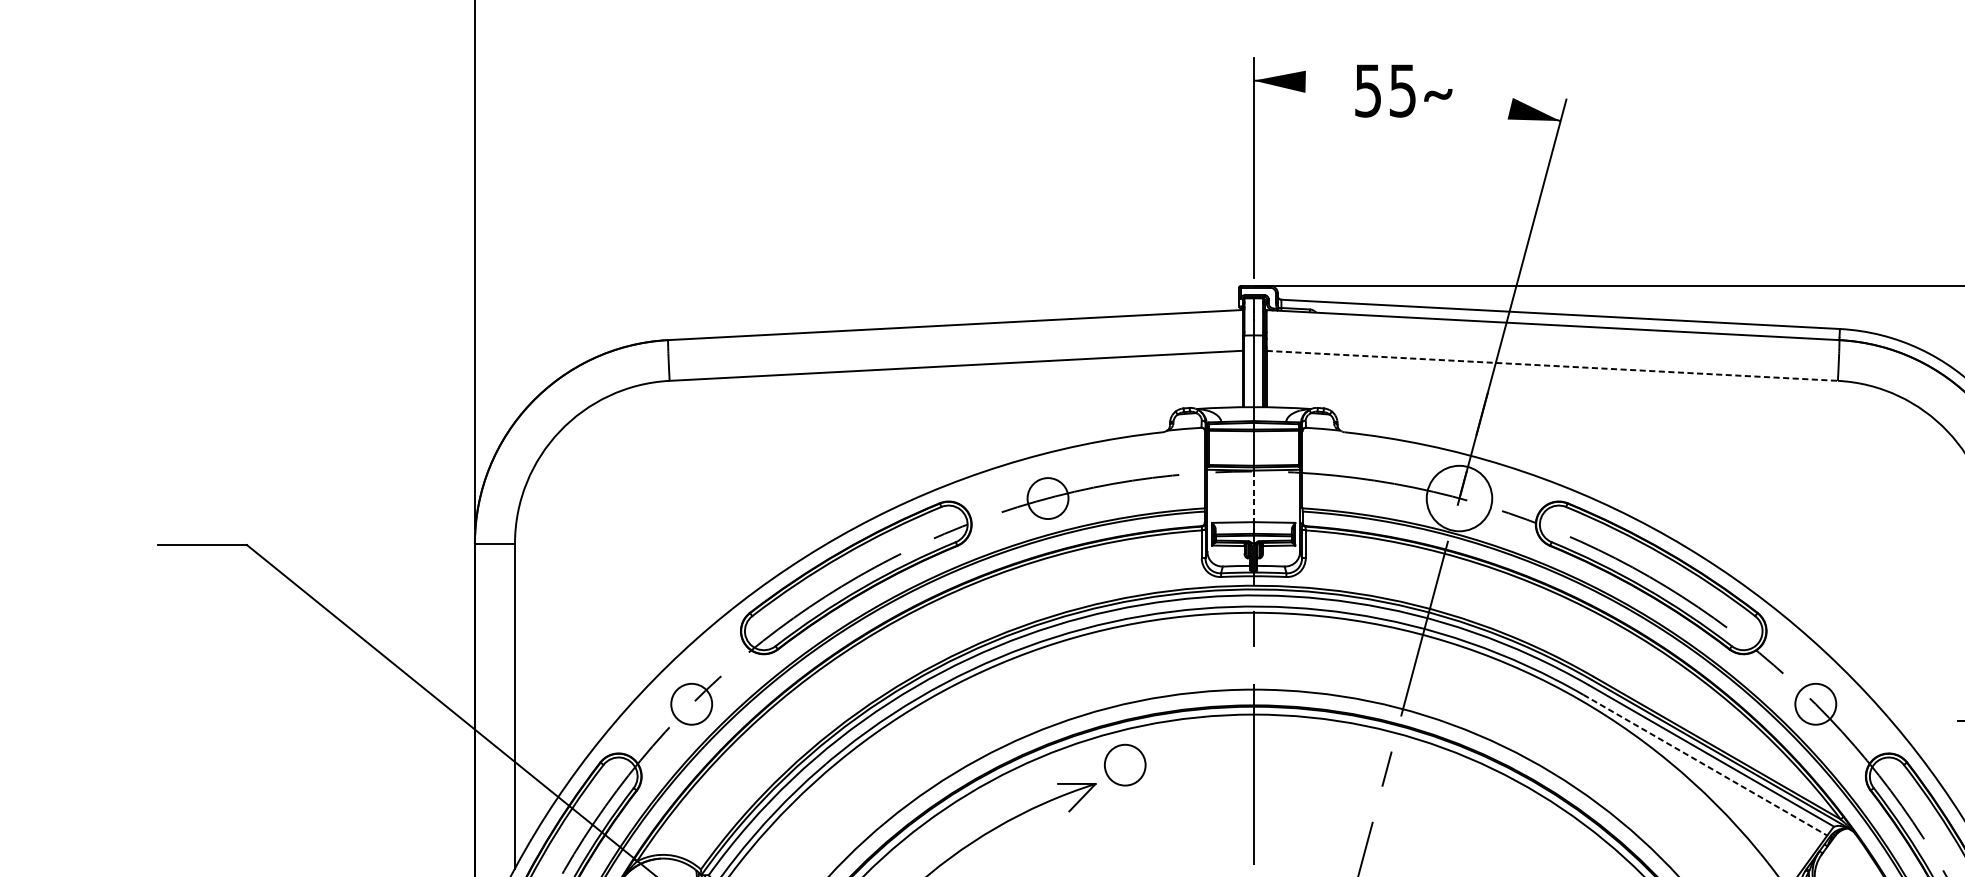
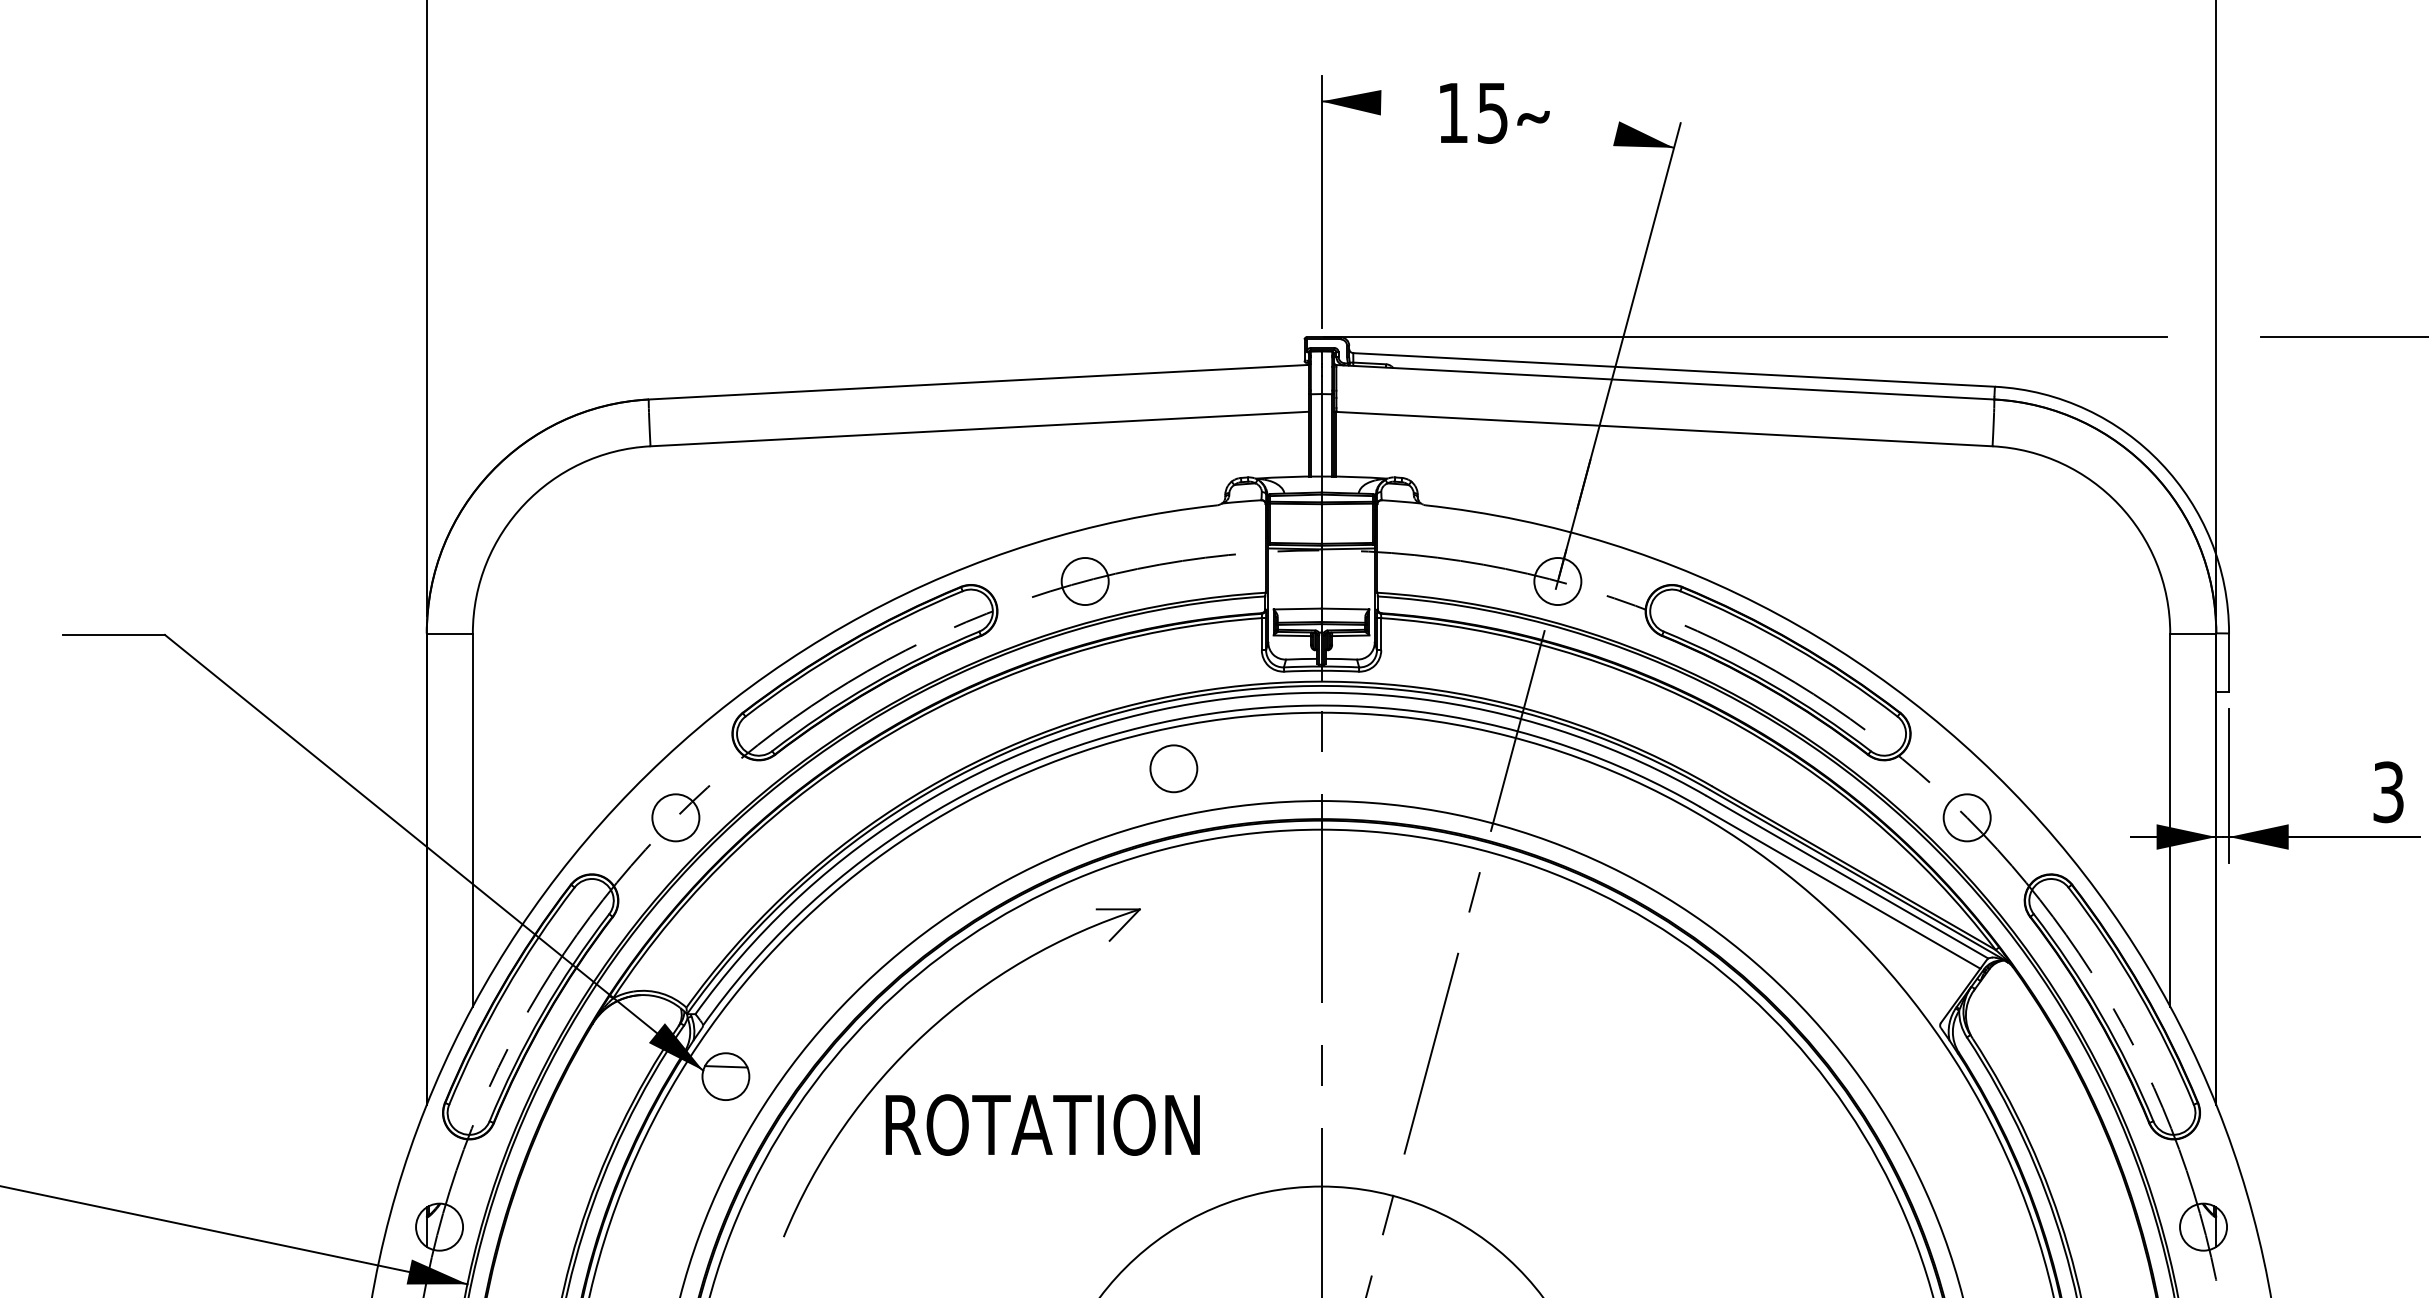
text: (1367, 91) -> (1452, 113), 55 -> 15
line: (1552, 366) -> (1664, 429), dashed -> solid
line: (1253, 496) -> (1321, 579), dashed -> solid
circle: (1459, 498) -> (1557, 581), size x0.62
circle: (1124, 764) -> (1173, 768), moved
line: (1705, 764) -> (1840, 887), dashed -> solid

